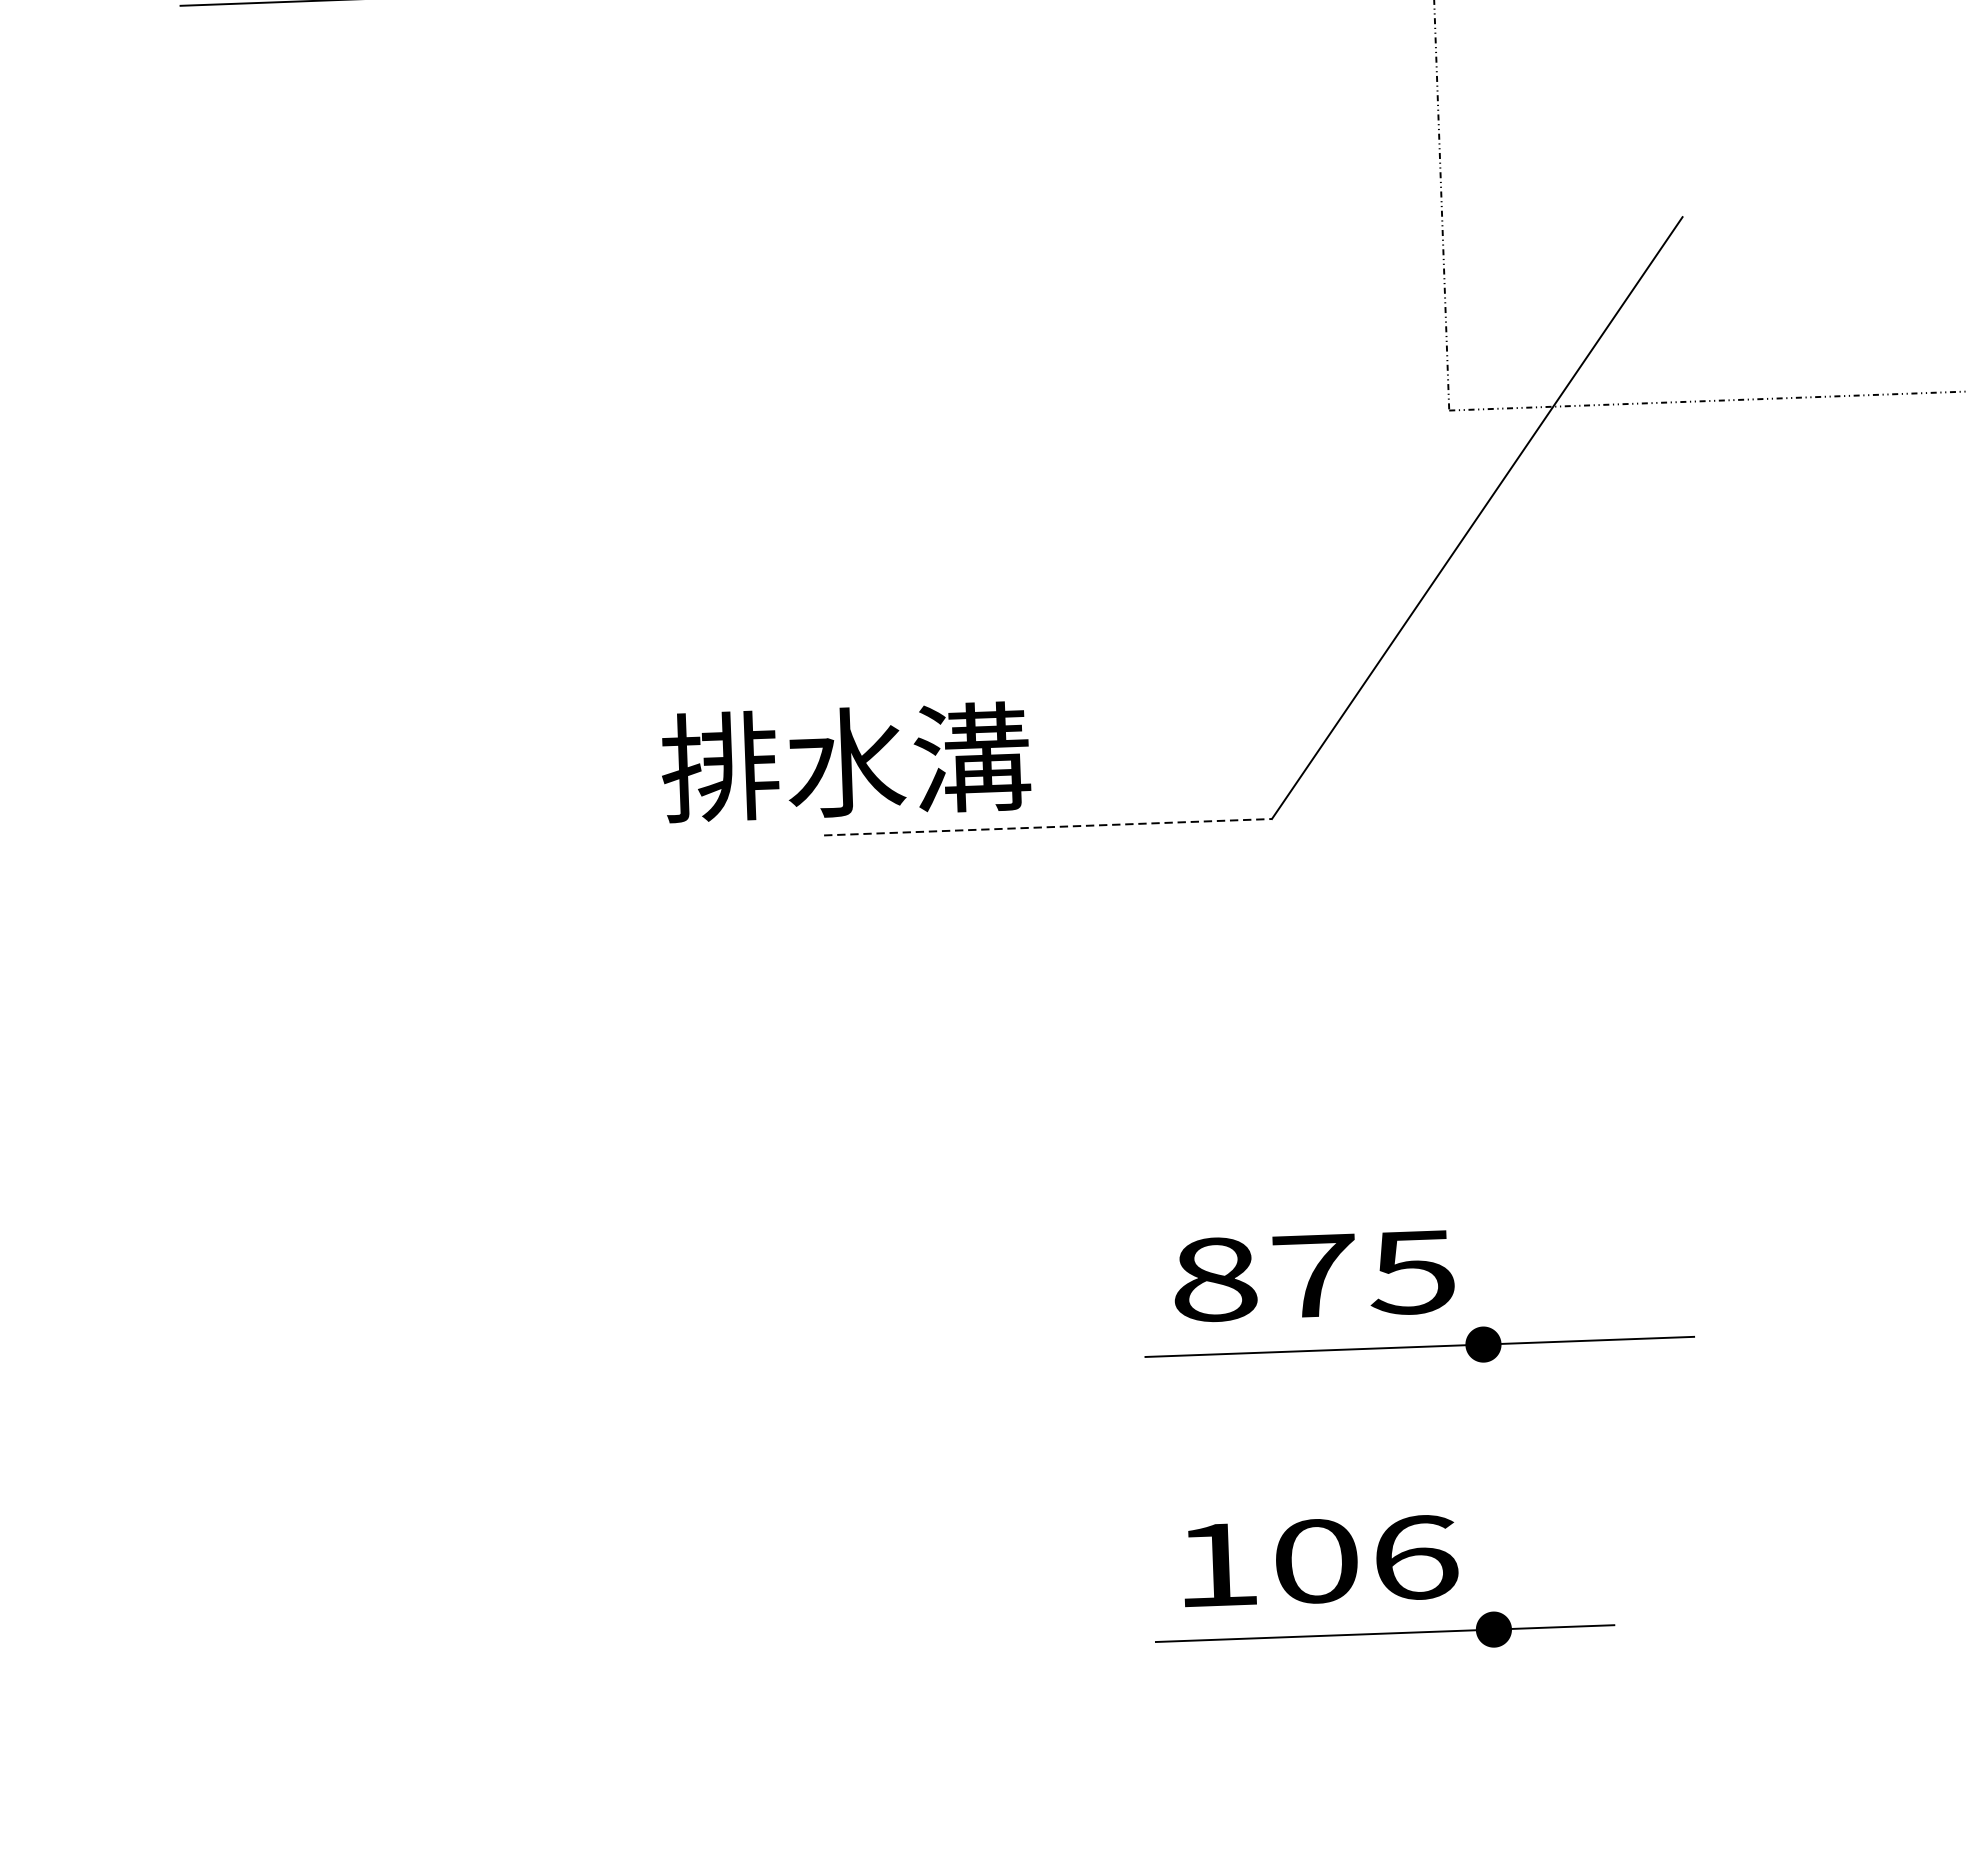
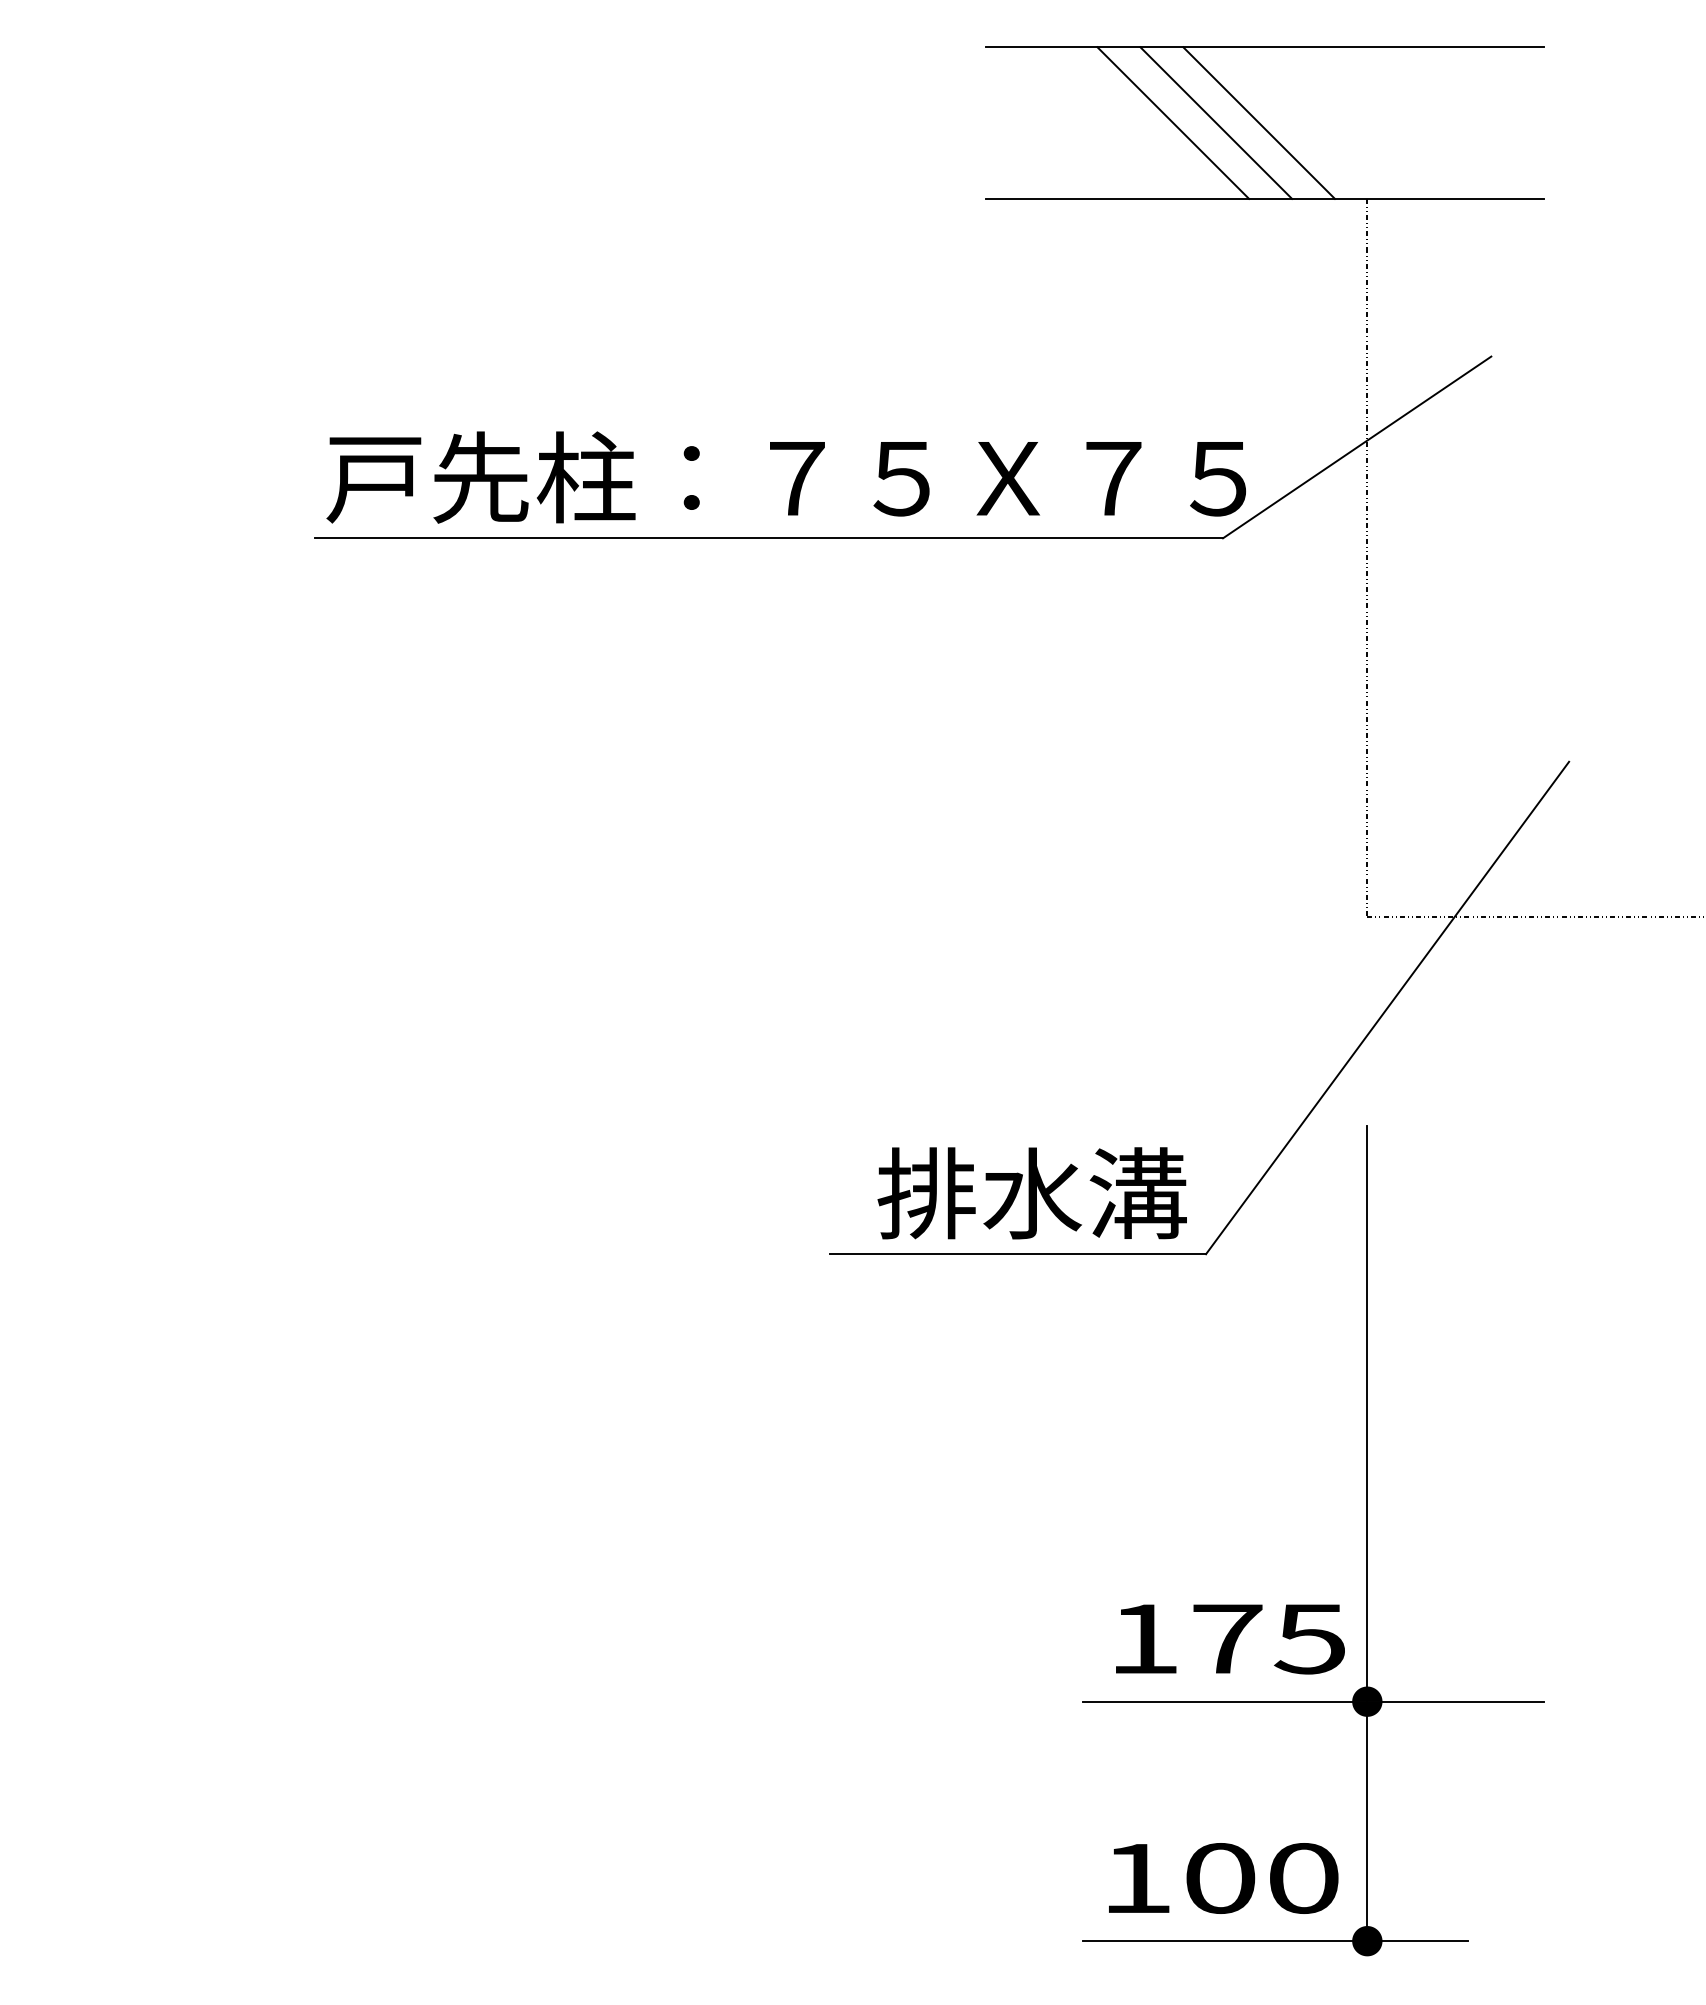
text: (844, 762) -> (1031, 1193), moved
line: (1048, 827) -> (1018, 1254), dashed -> solid
line: (1476, 1144) -> (1367, 1533), added
text: (1215, 1279) -> (1144, 1638), 875 -> 175
text: (1416, 1557) -> (1304, 1878), 106 -> 100

